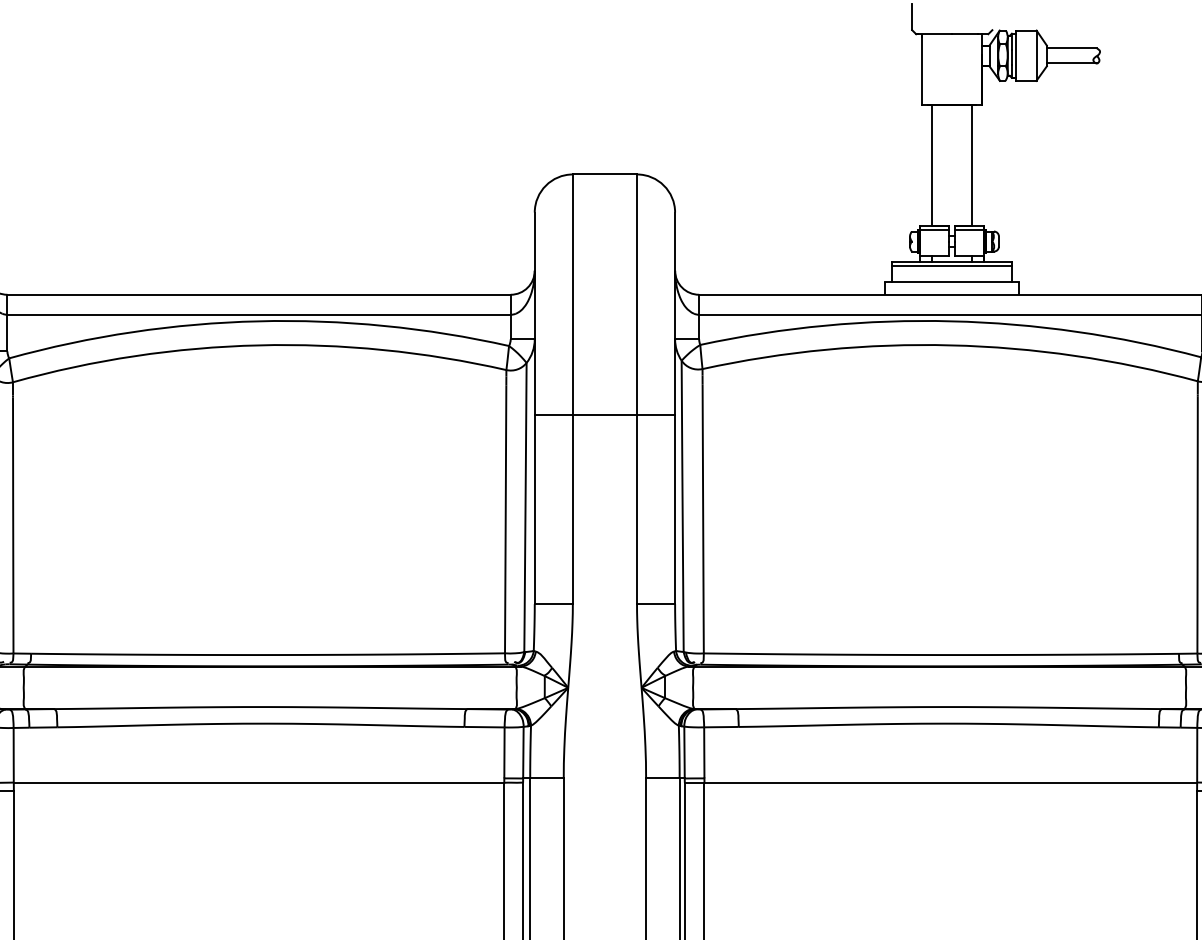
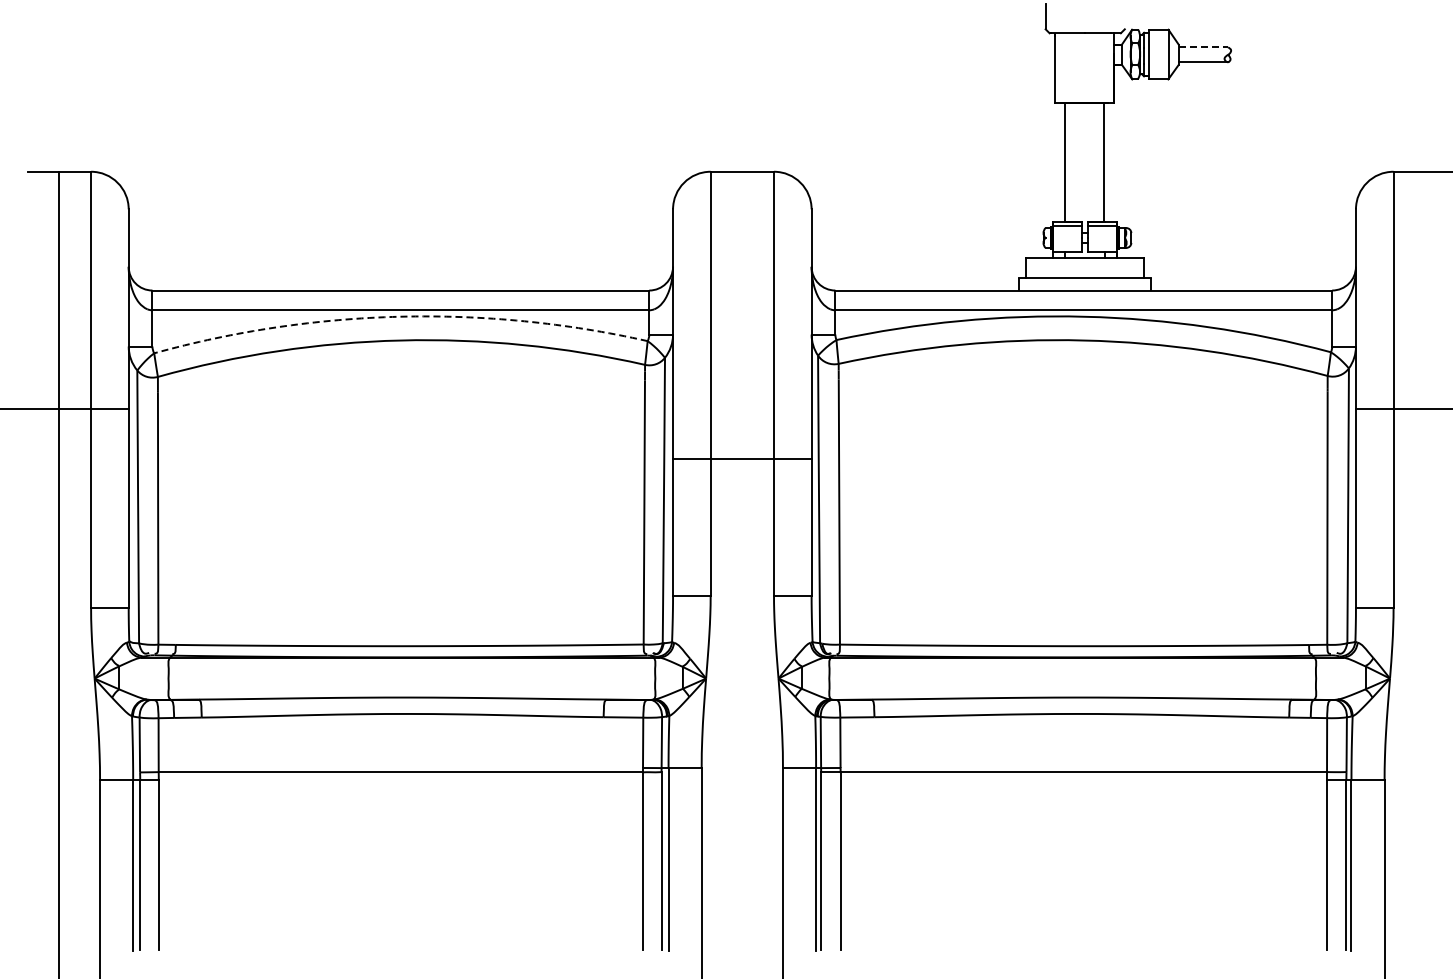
line: (1072, 48) -> (1203, 47), solid -> dashed
line: (952, 266) -> (1085, 262), removed
arc: (258, 321) -> (400, 316), solid -> dashed
line: (605, 415) -> (742, 459), moved

